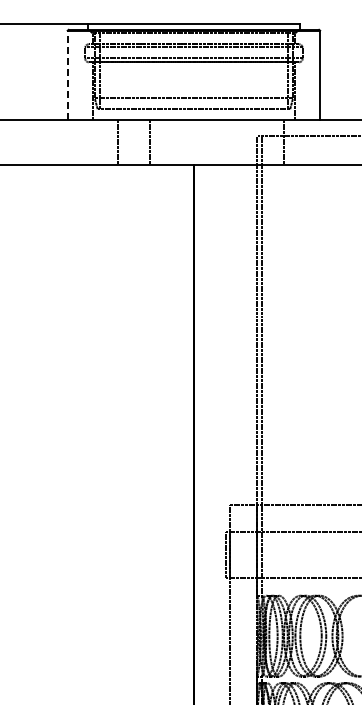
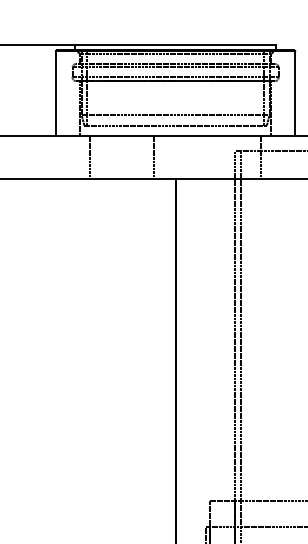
line: (67, 75) -> (55, 93), dashed -> solid
line: (117, 142) -> (89, 157), moved
line: (150, 142) -> (154, 157), moved

